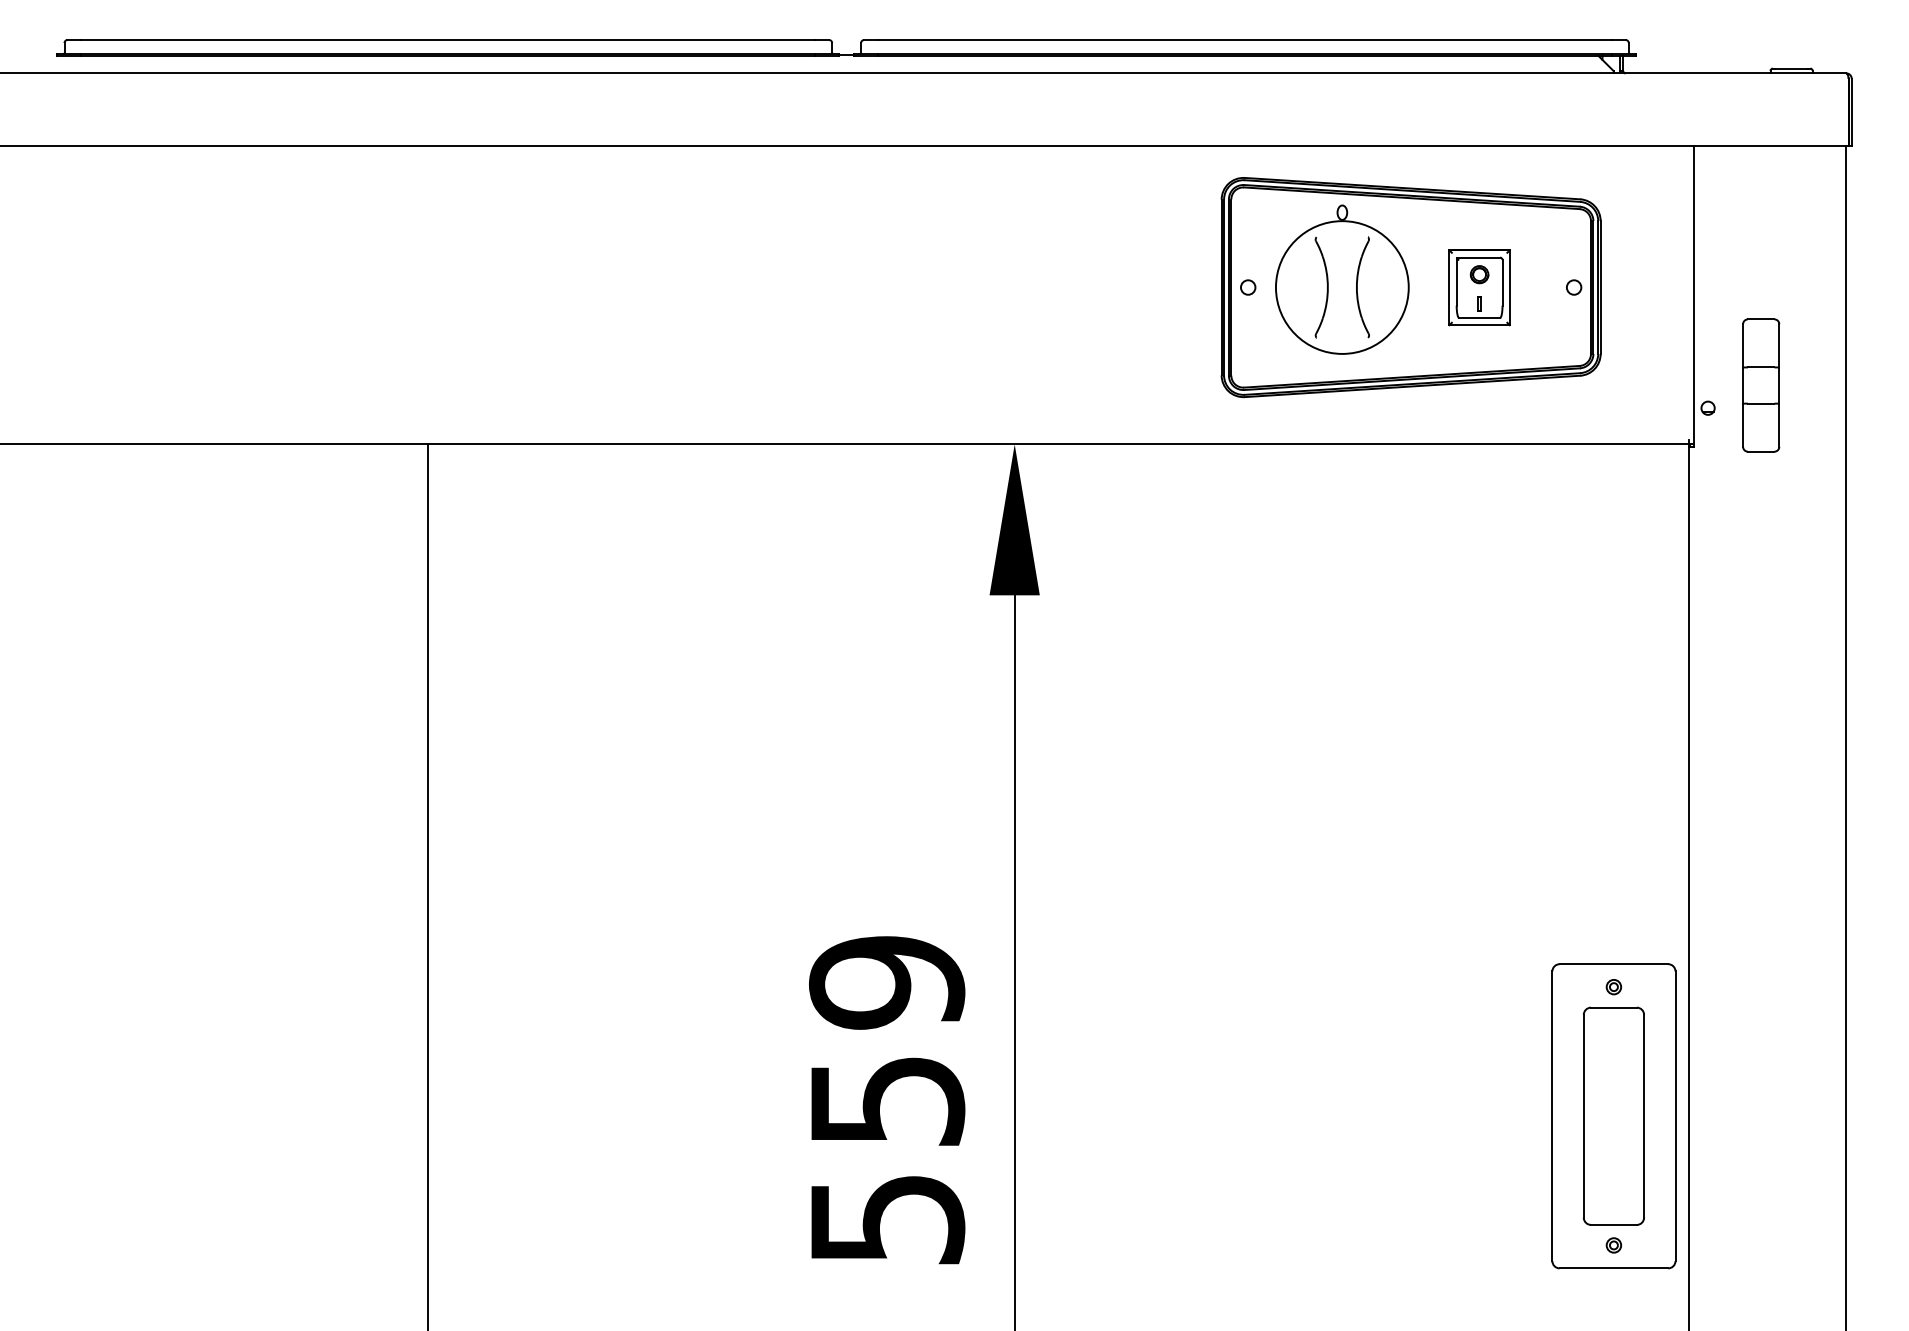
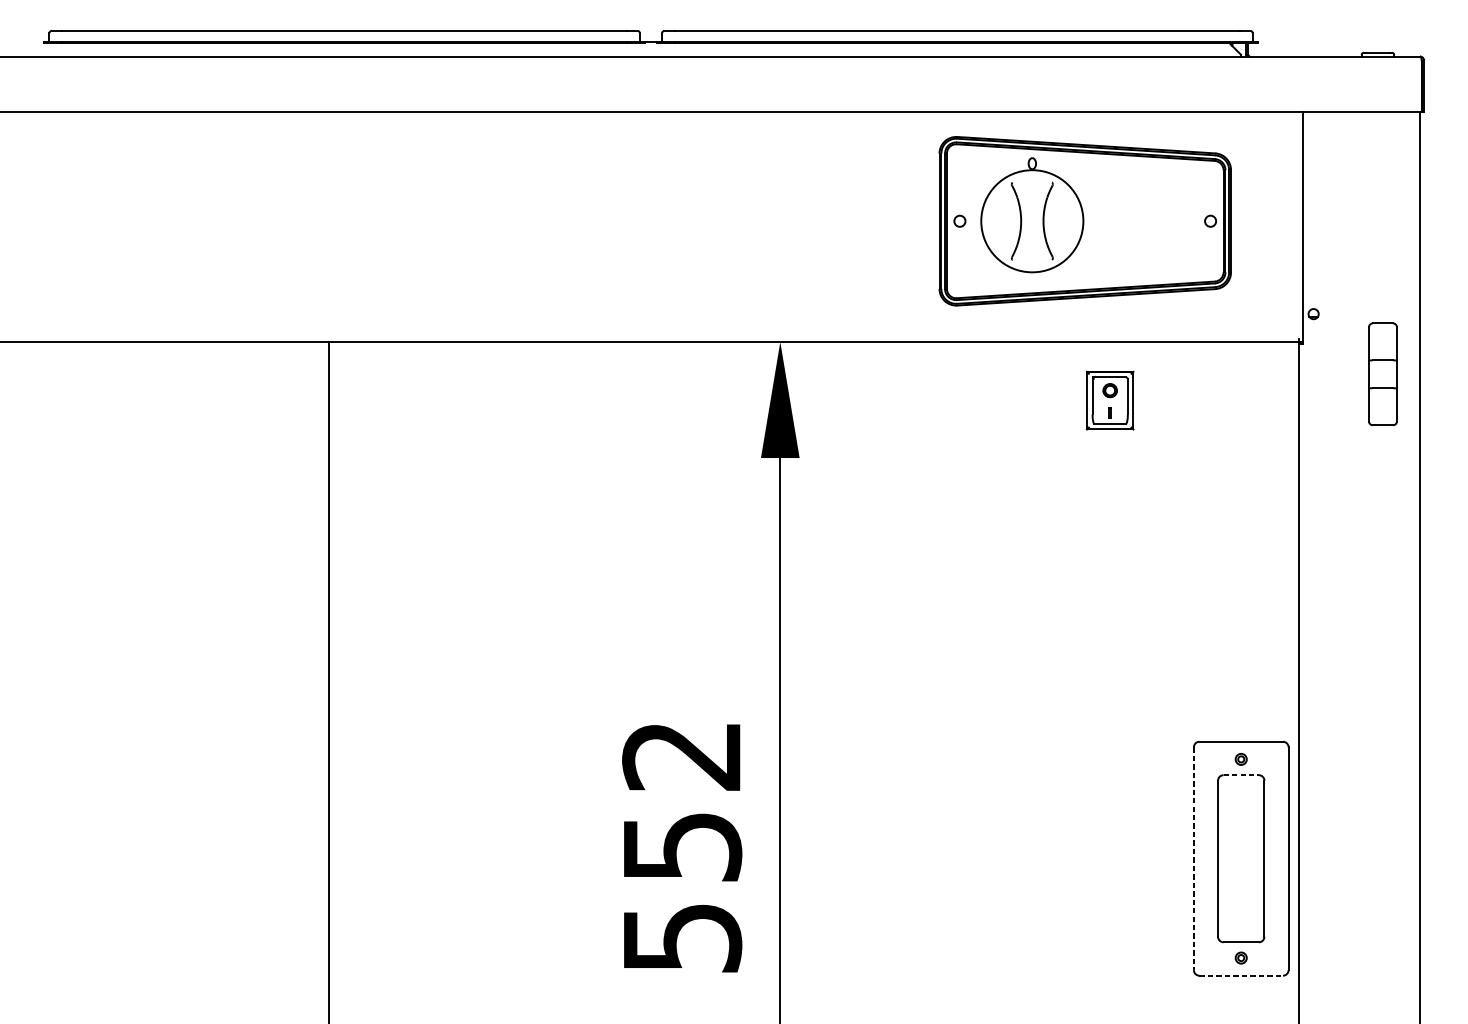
part: (1479, 287) -> (1110, 400), moved
part: (1761, 385) -> (1383, 374), moved
text: (887, 982) -> (682, 755), 559 -> 552
line: (1613, 1007) -> (1240, 775), solid -> dashed
line: (1552, 1116) -> (1193, 858), solid -> dashed
line: (1614, 1268) -> (1241, 975), solid -> dashed

